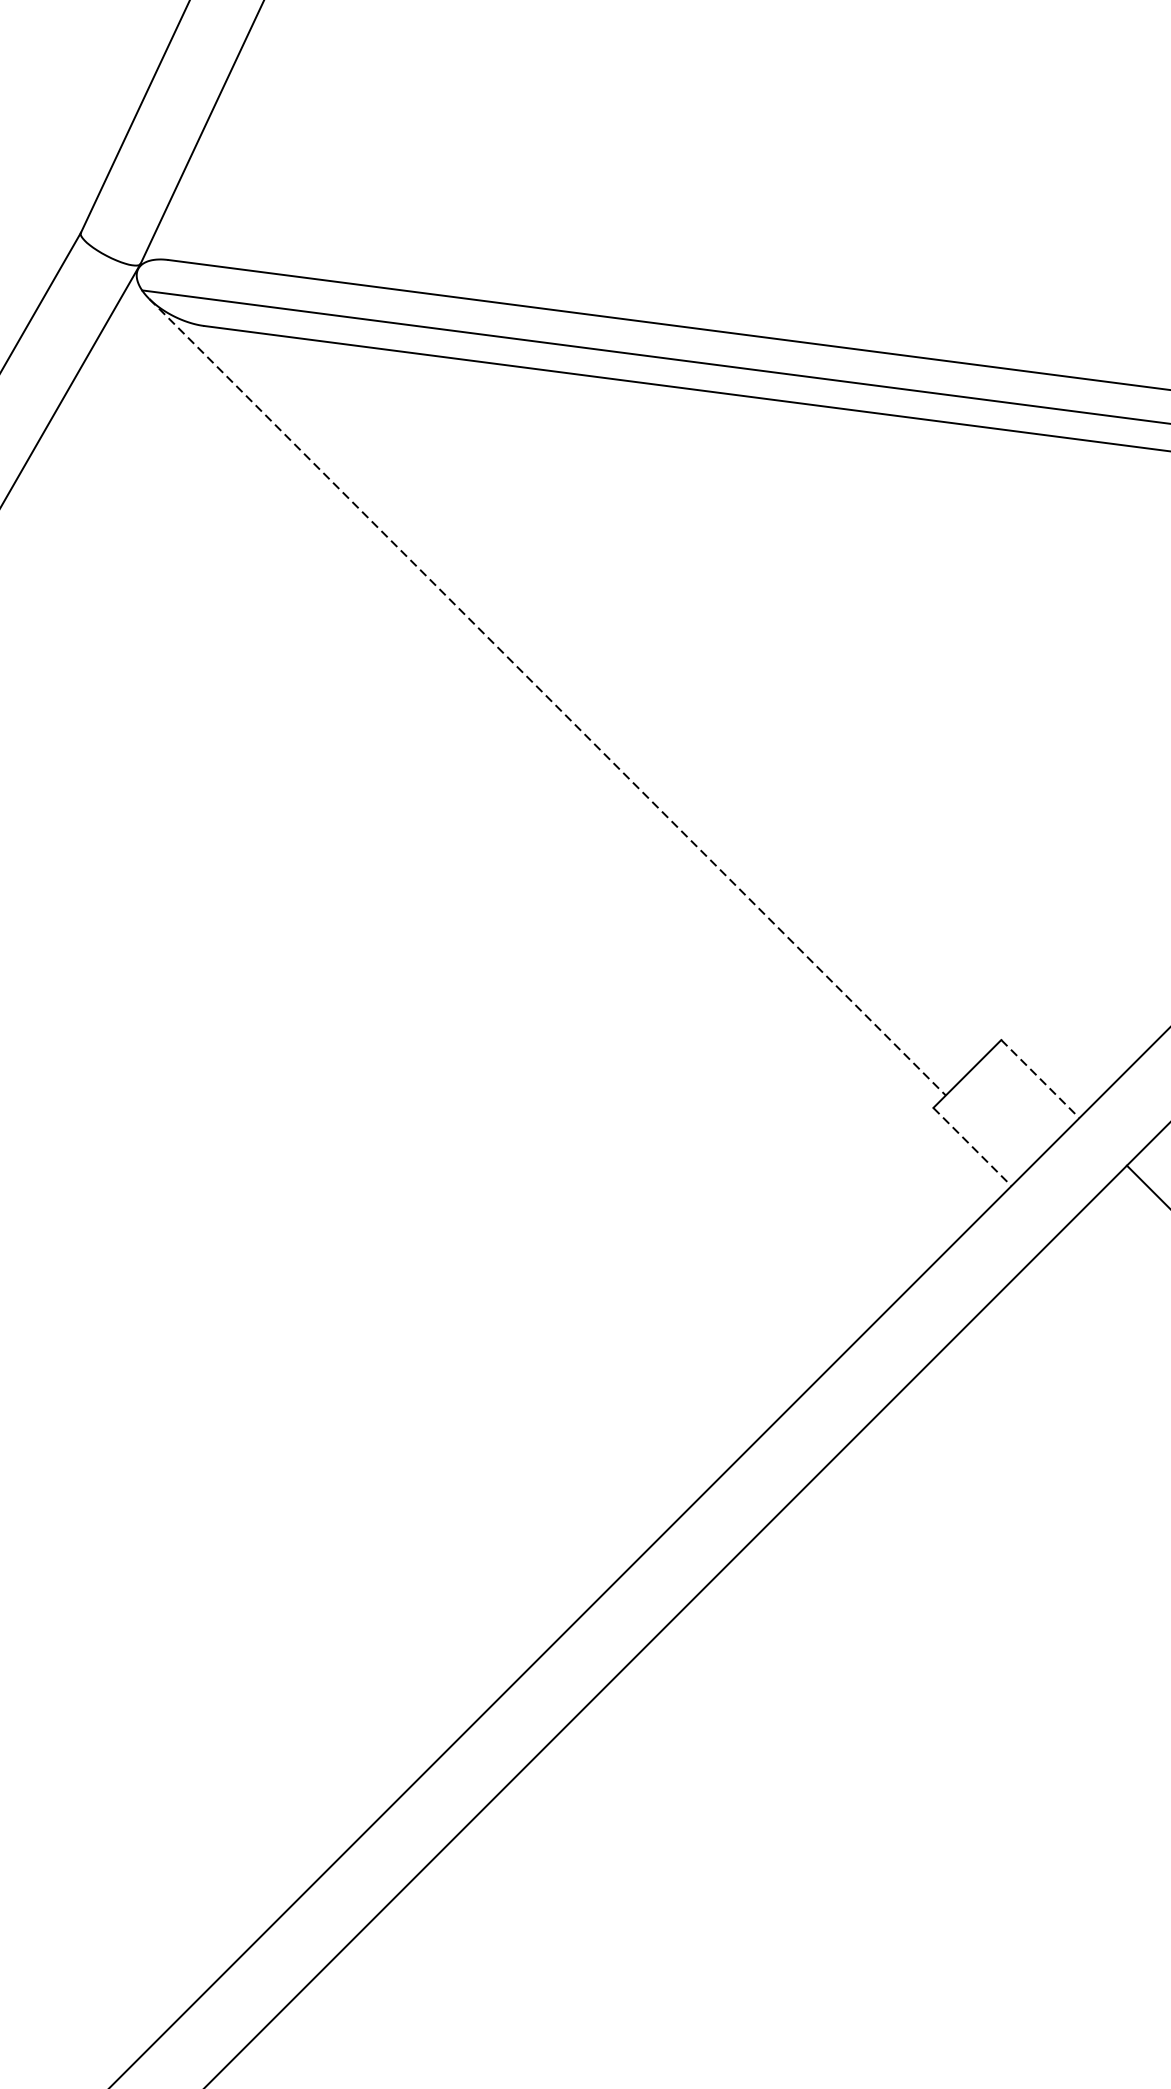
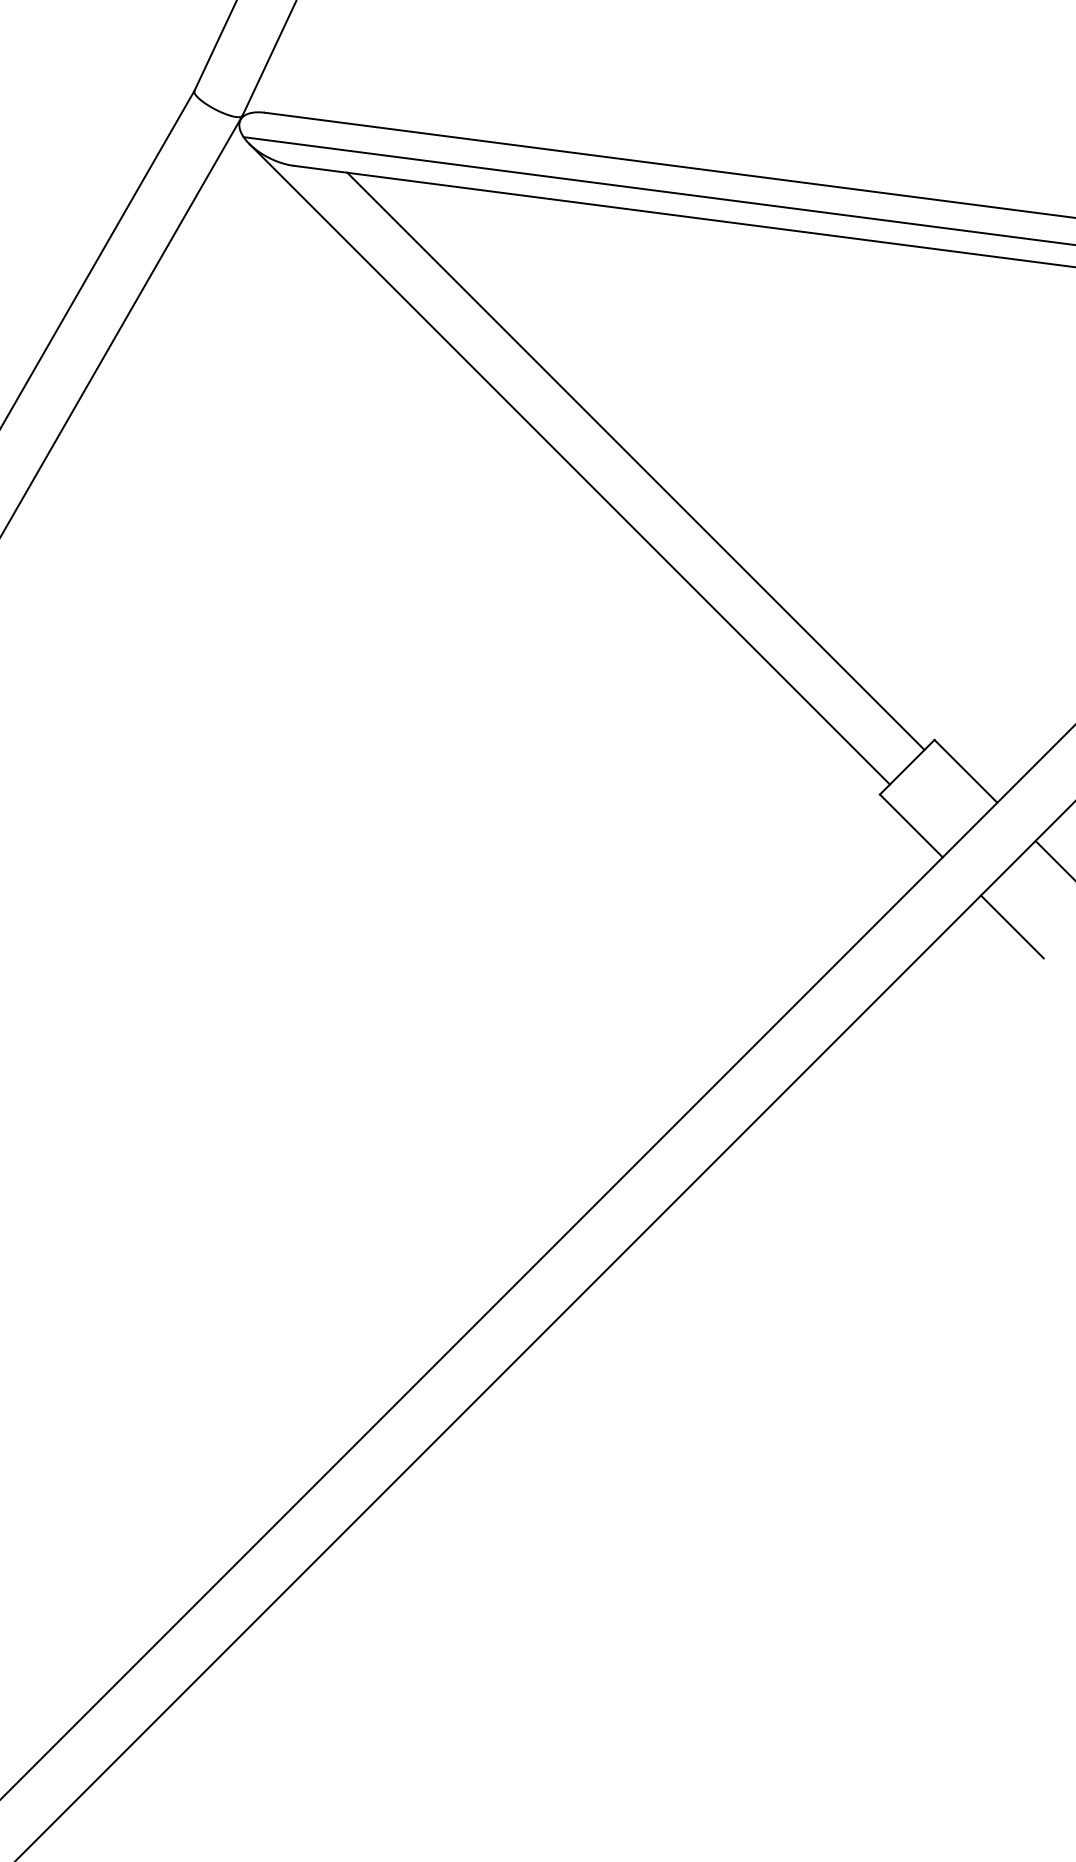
line: (629, 692) -> (635, 460), added
line: (547, 697) -> (569, 464), dashed -> solid
line: (1041, 1079) -> (966, 771), dashed -> solid
line: (972, 1147) -> (911, 826), dashed -> solid
line: (1096, 1272) -> (1011, 926), added

